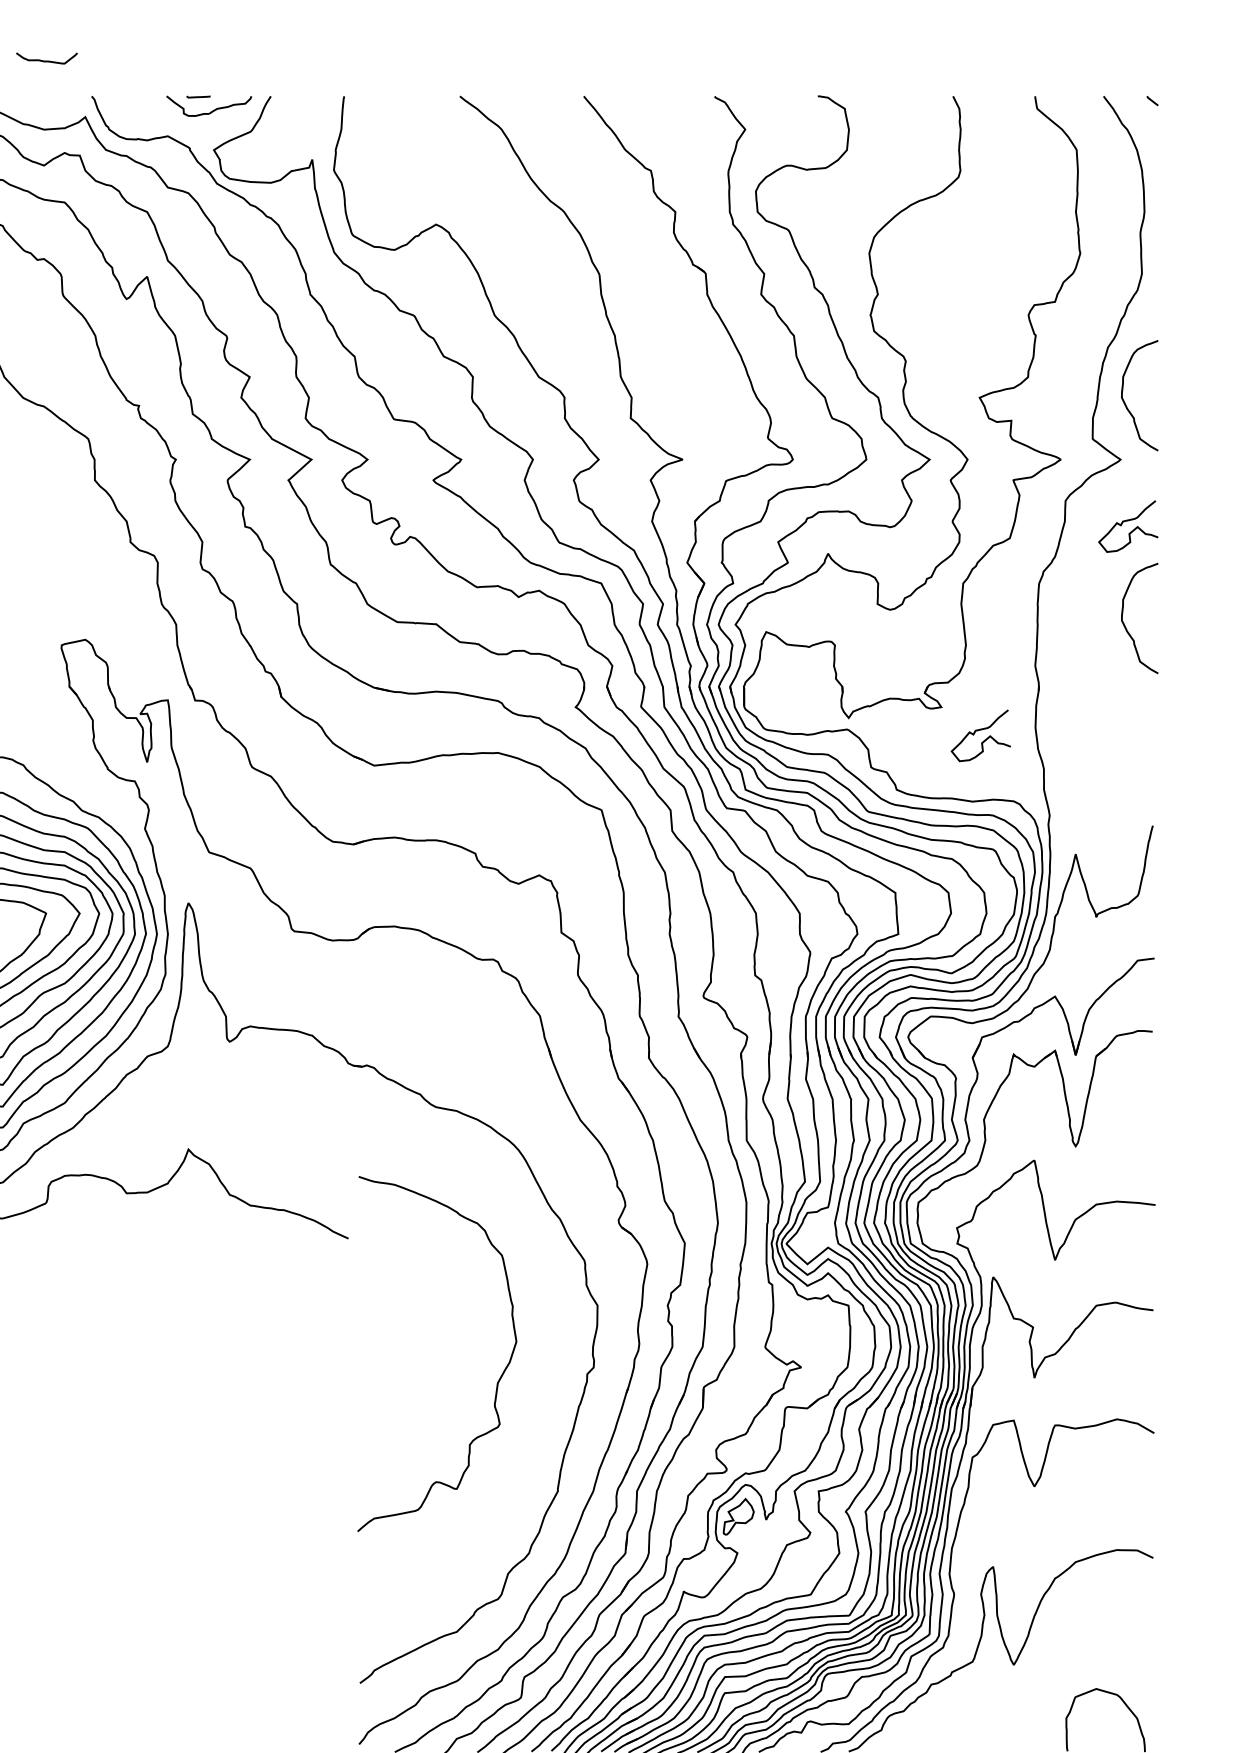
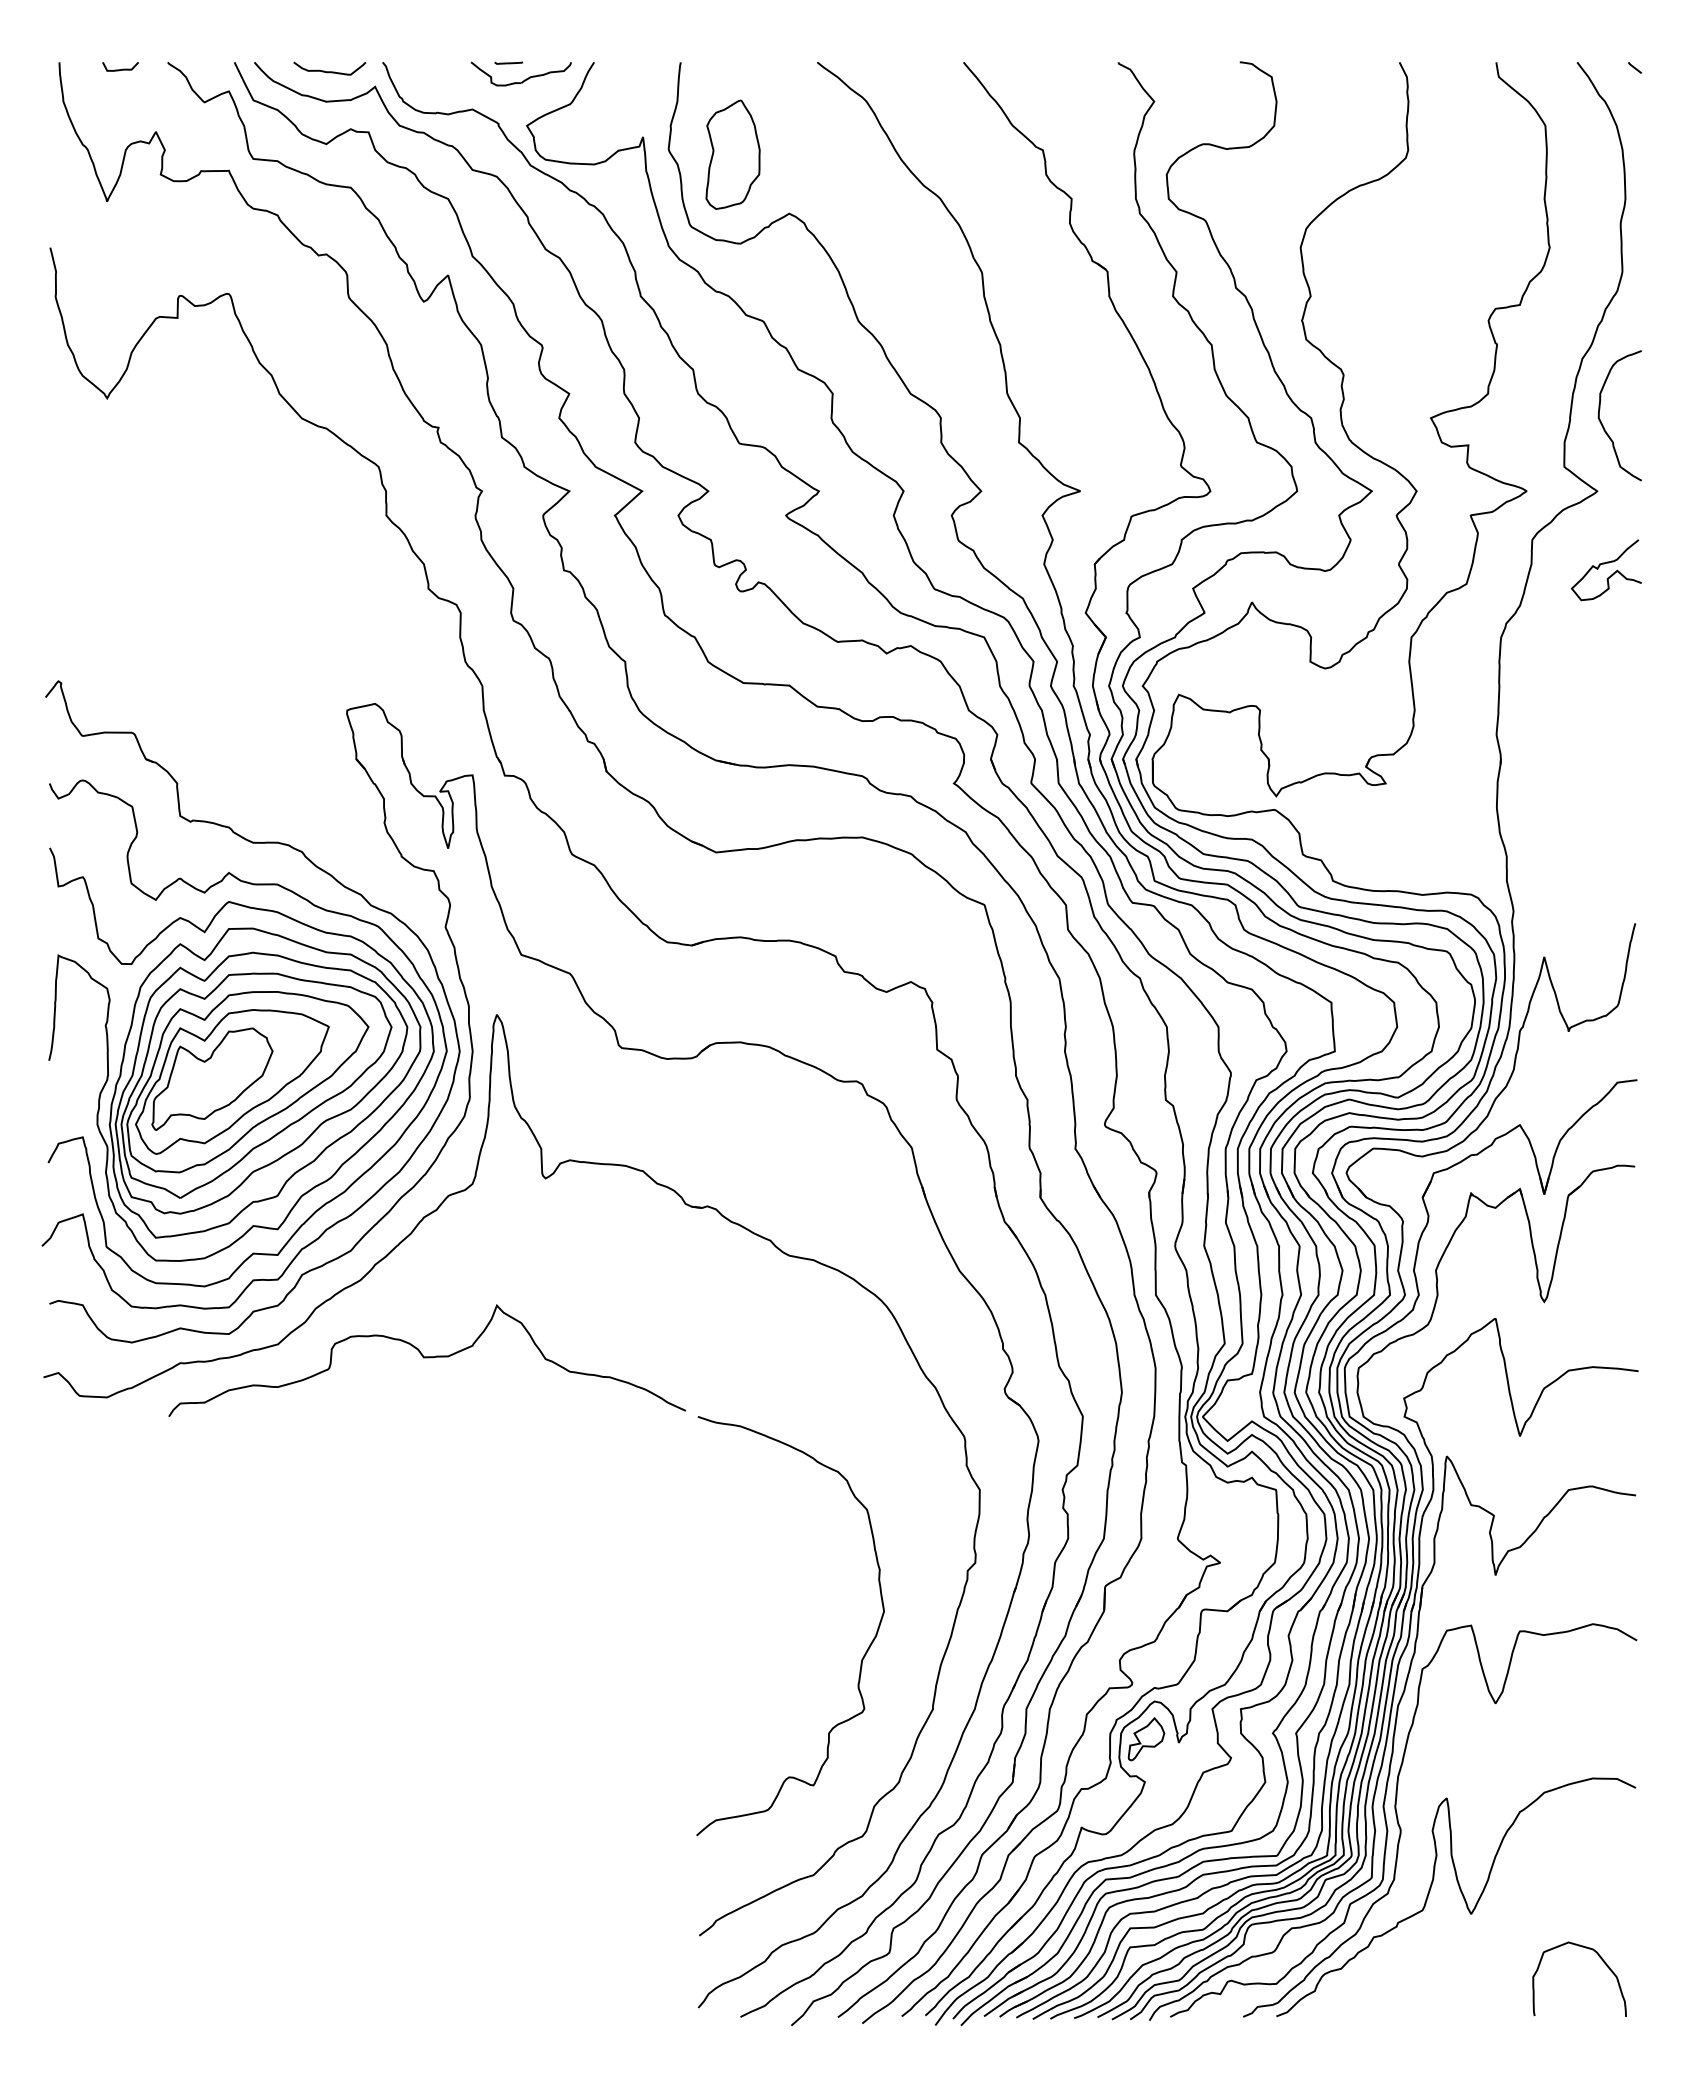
curve: (46, 60) -> (329, 71), moved
part: (388, 174) -> (732, 154), added
curve: (1125, 625) -> (1602, 686), removed
curve: (979, 730) -> (1430, 811), removed
curve: (497, 1382) -> (861, 1659), moved

